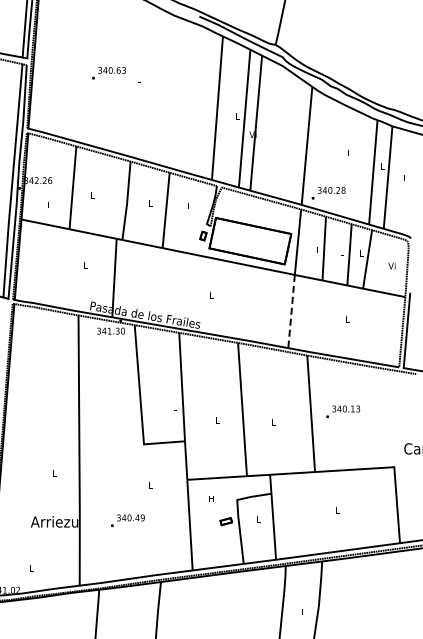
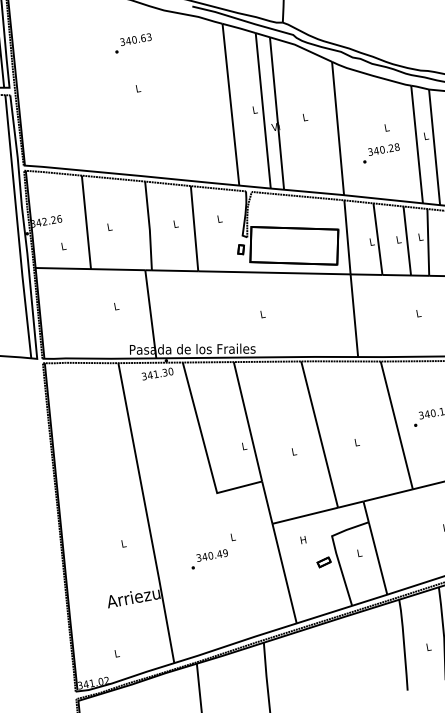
text: (108, 73) -> (132, 43), moved
text: (328, 193) -> (381, 153), moved
line: (291, 311) -> (354, 315), dashed -> solid
text: (127, 520) -> (209, 559), moved

